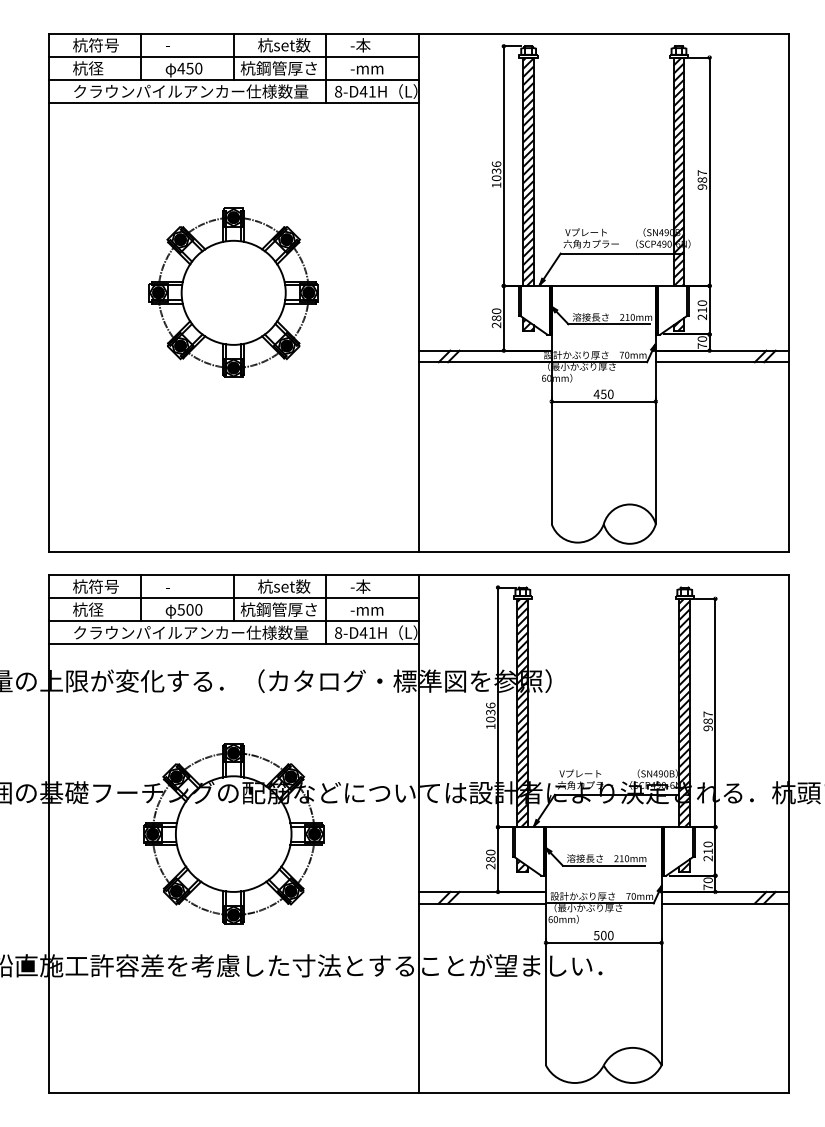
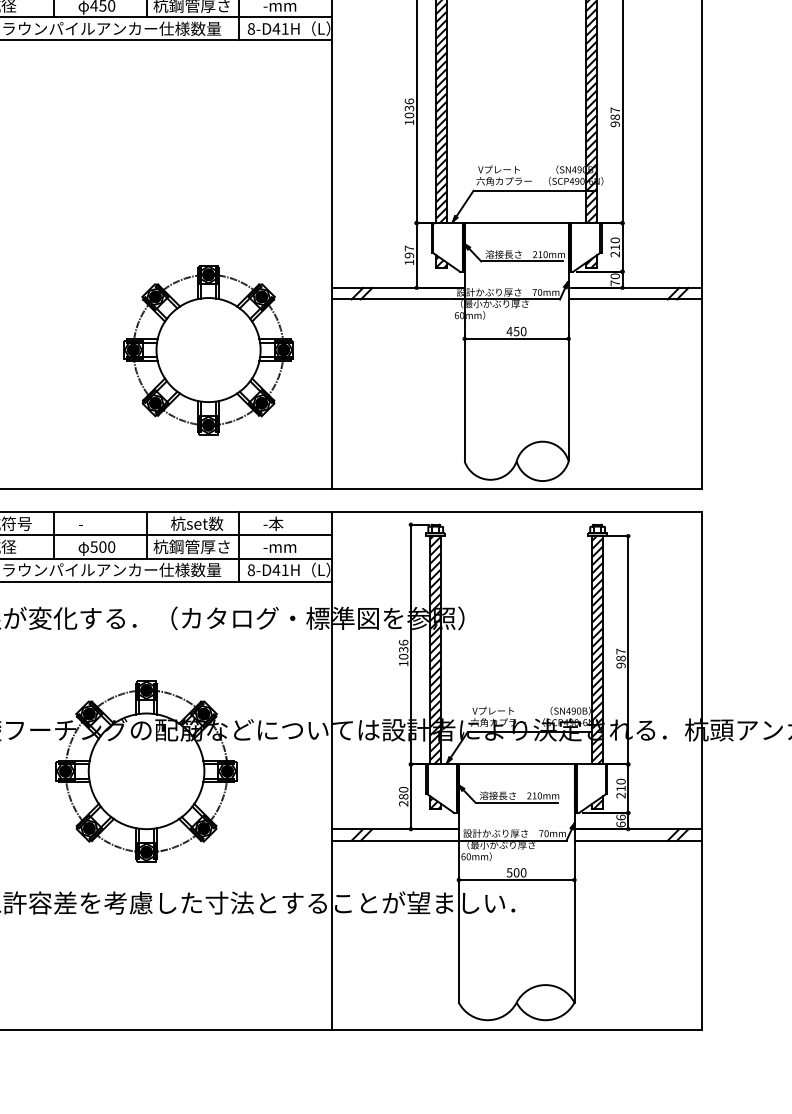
part: (233, 292) -> (208, 349), moved
text: (496, 318) -> (409, 255), 280 -> 197
text: (707, 883) -> (620, 820), 70 -> 66

